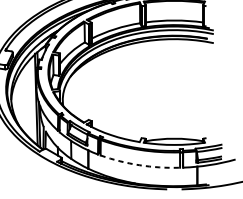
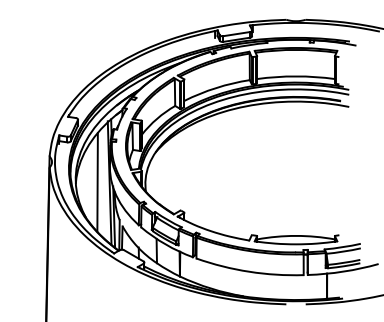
line: (27, 98) -> (97, 181), added
arc: (139, 165) -> (249, 271), dashed -> solid

